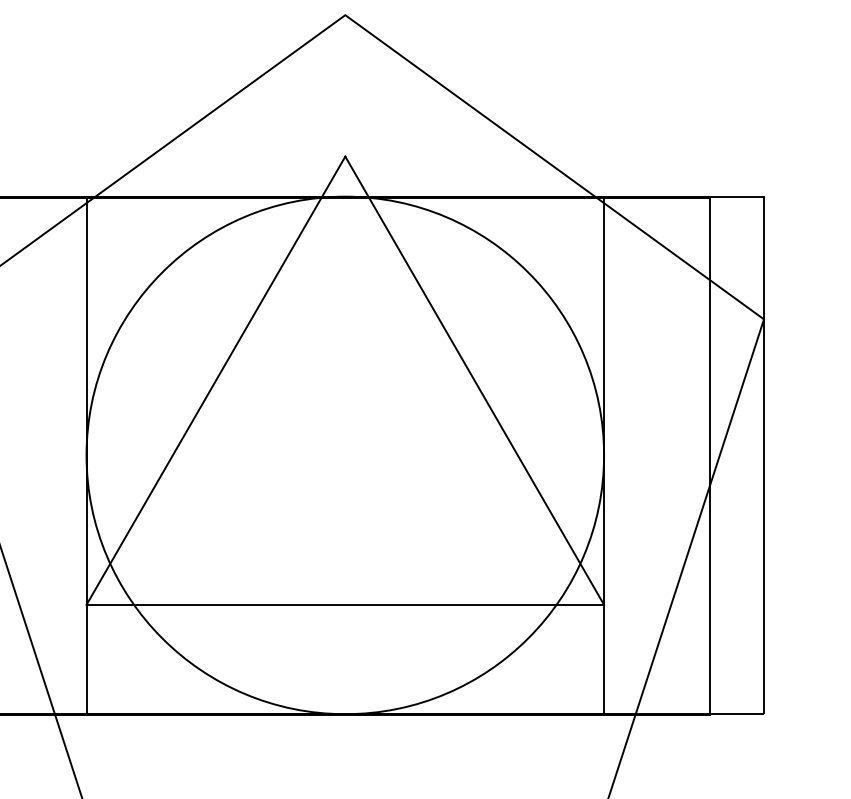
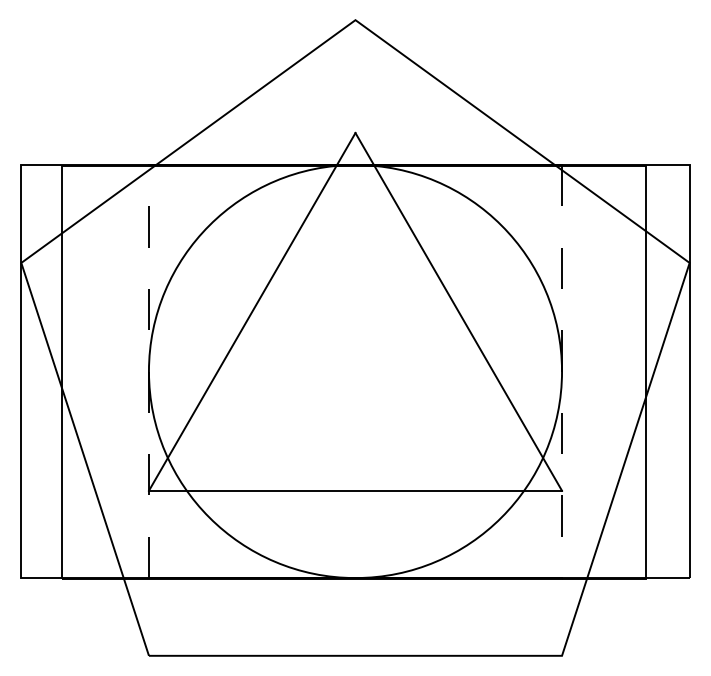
line: (85, 455) -> (148, 371), solid -> dashed
line: (604, 455) -> (562, 371), solid -> dashed

